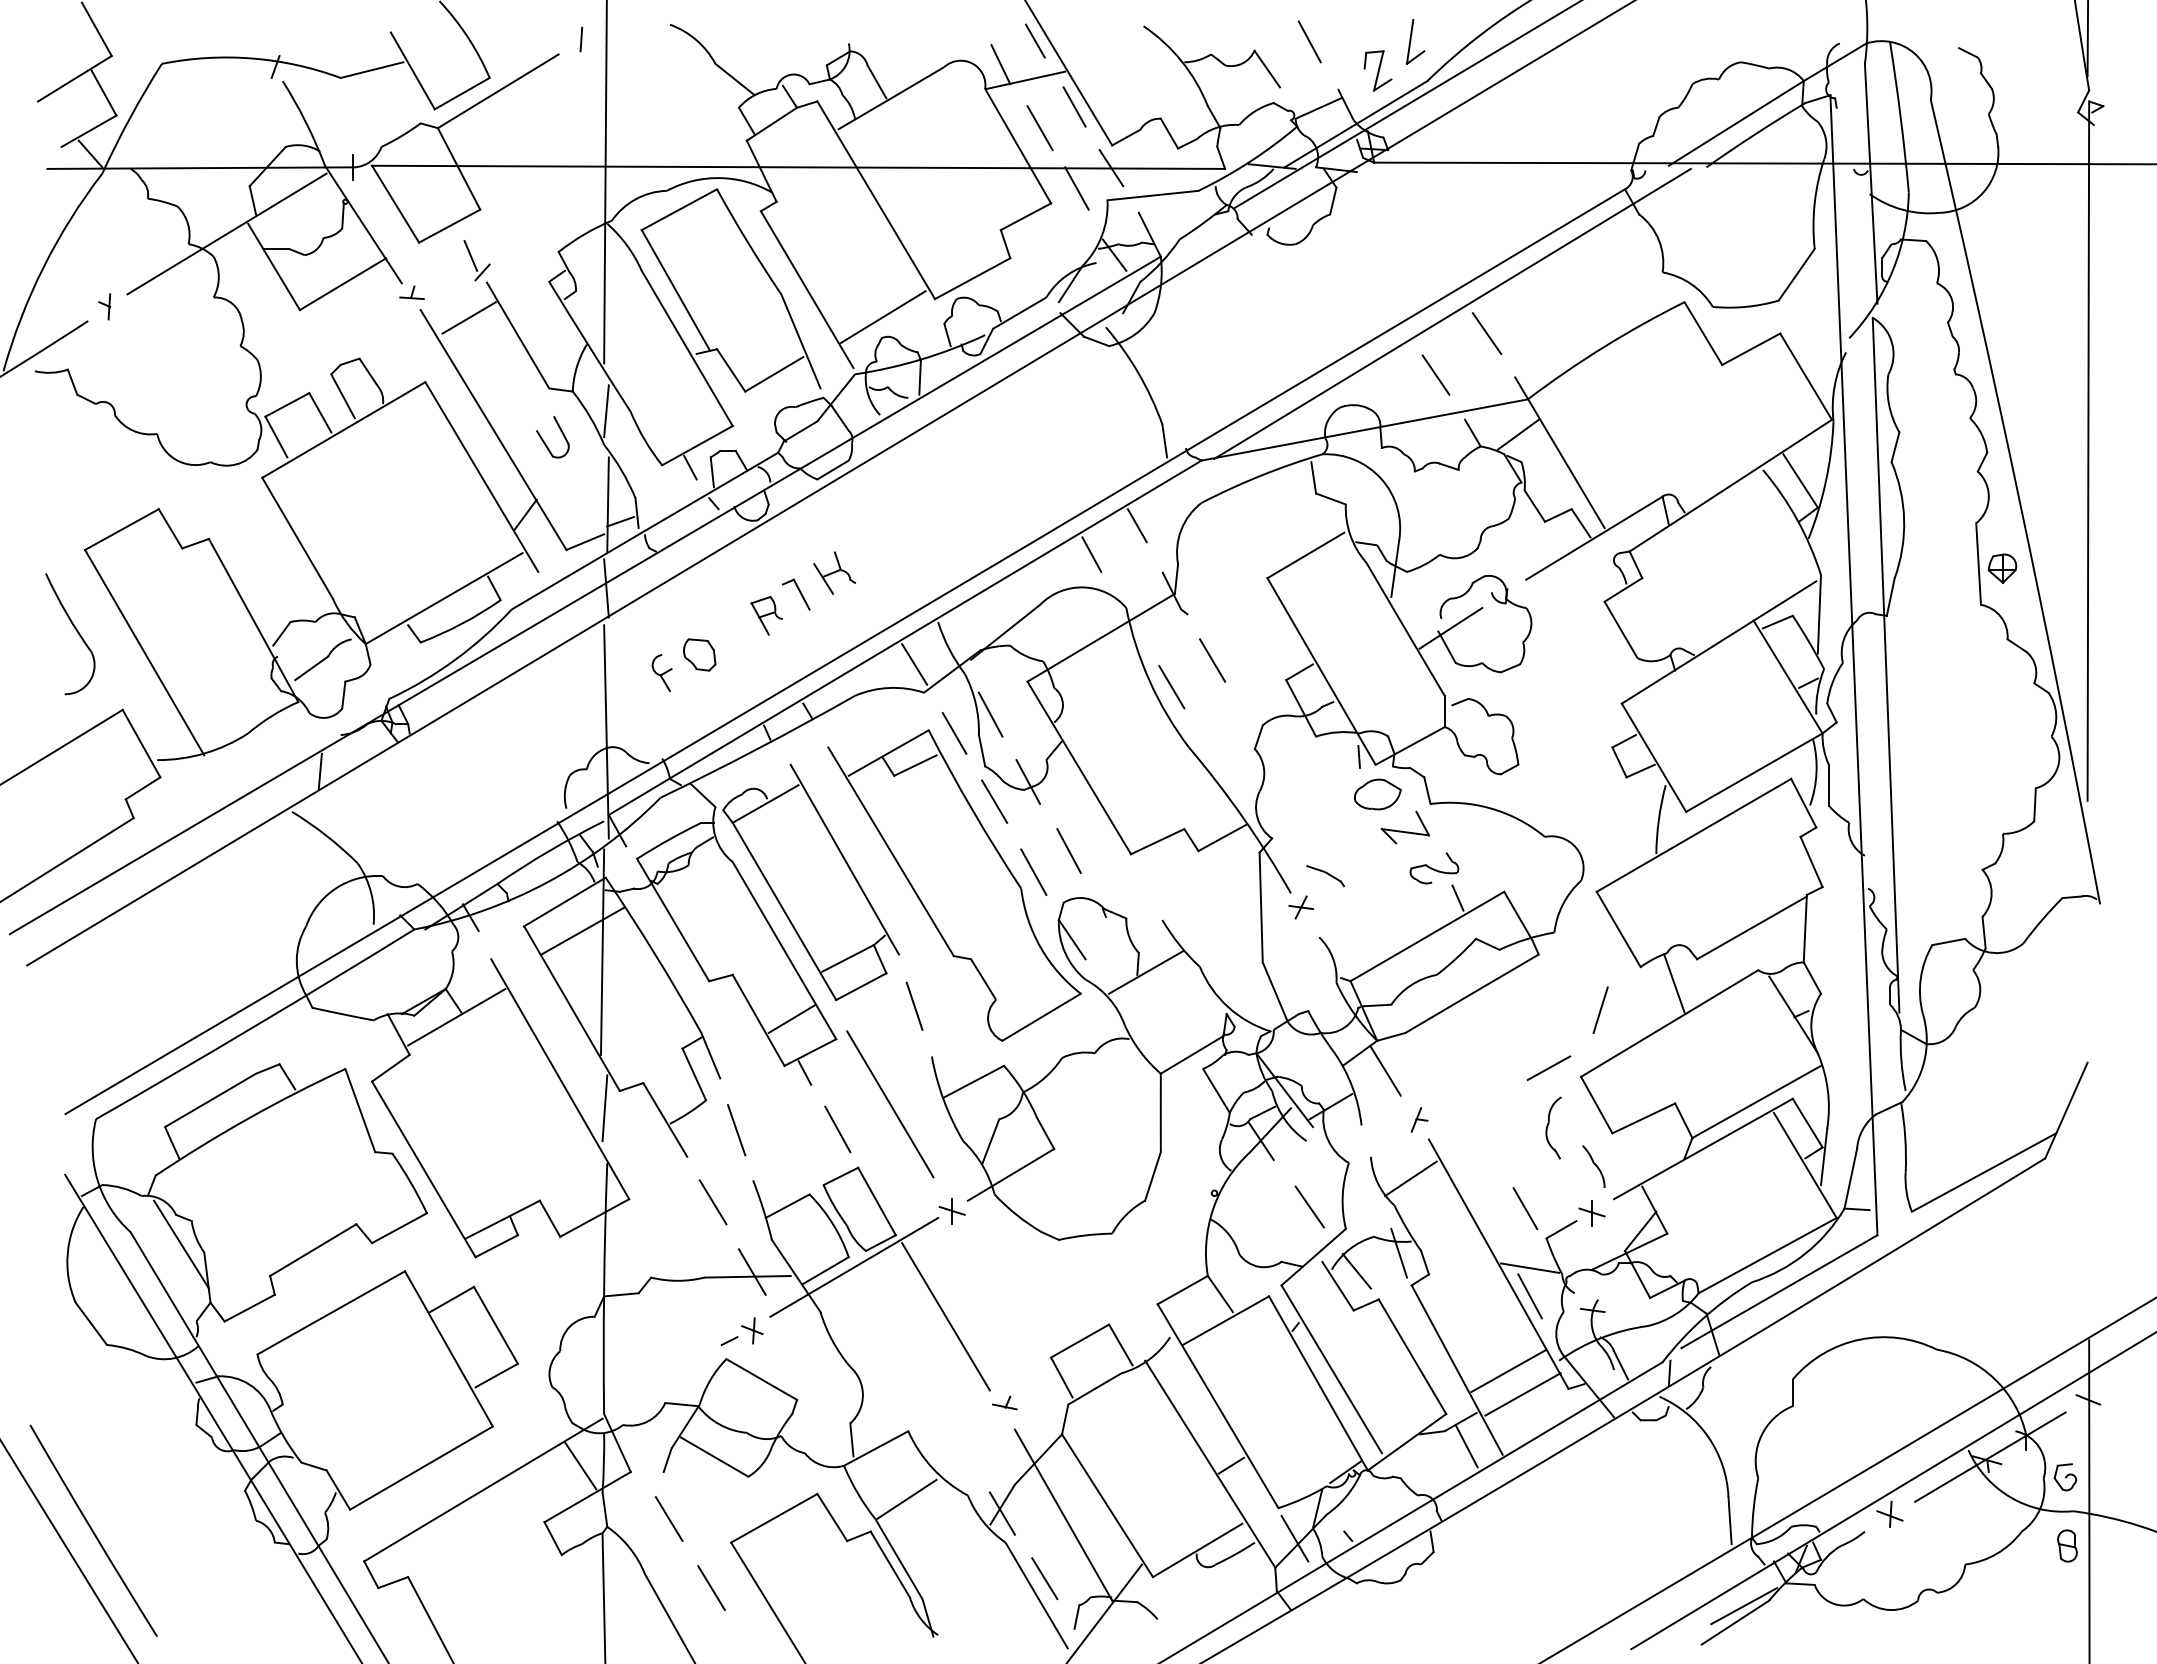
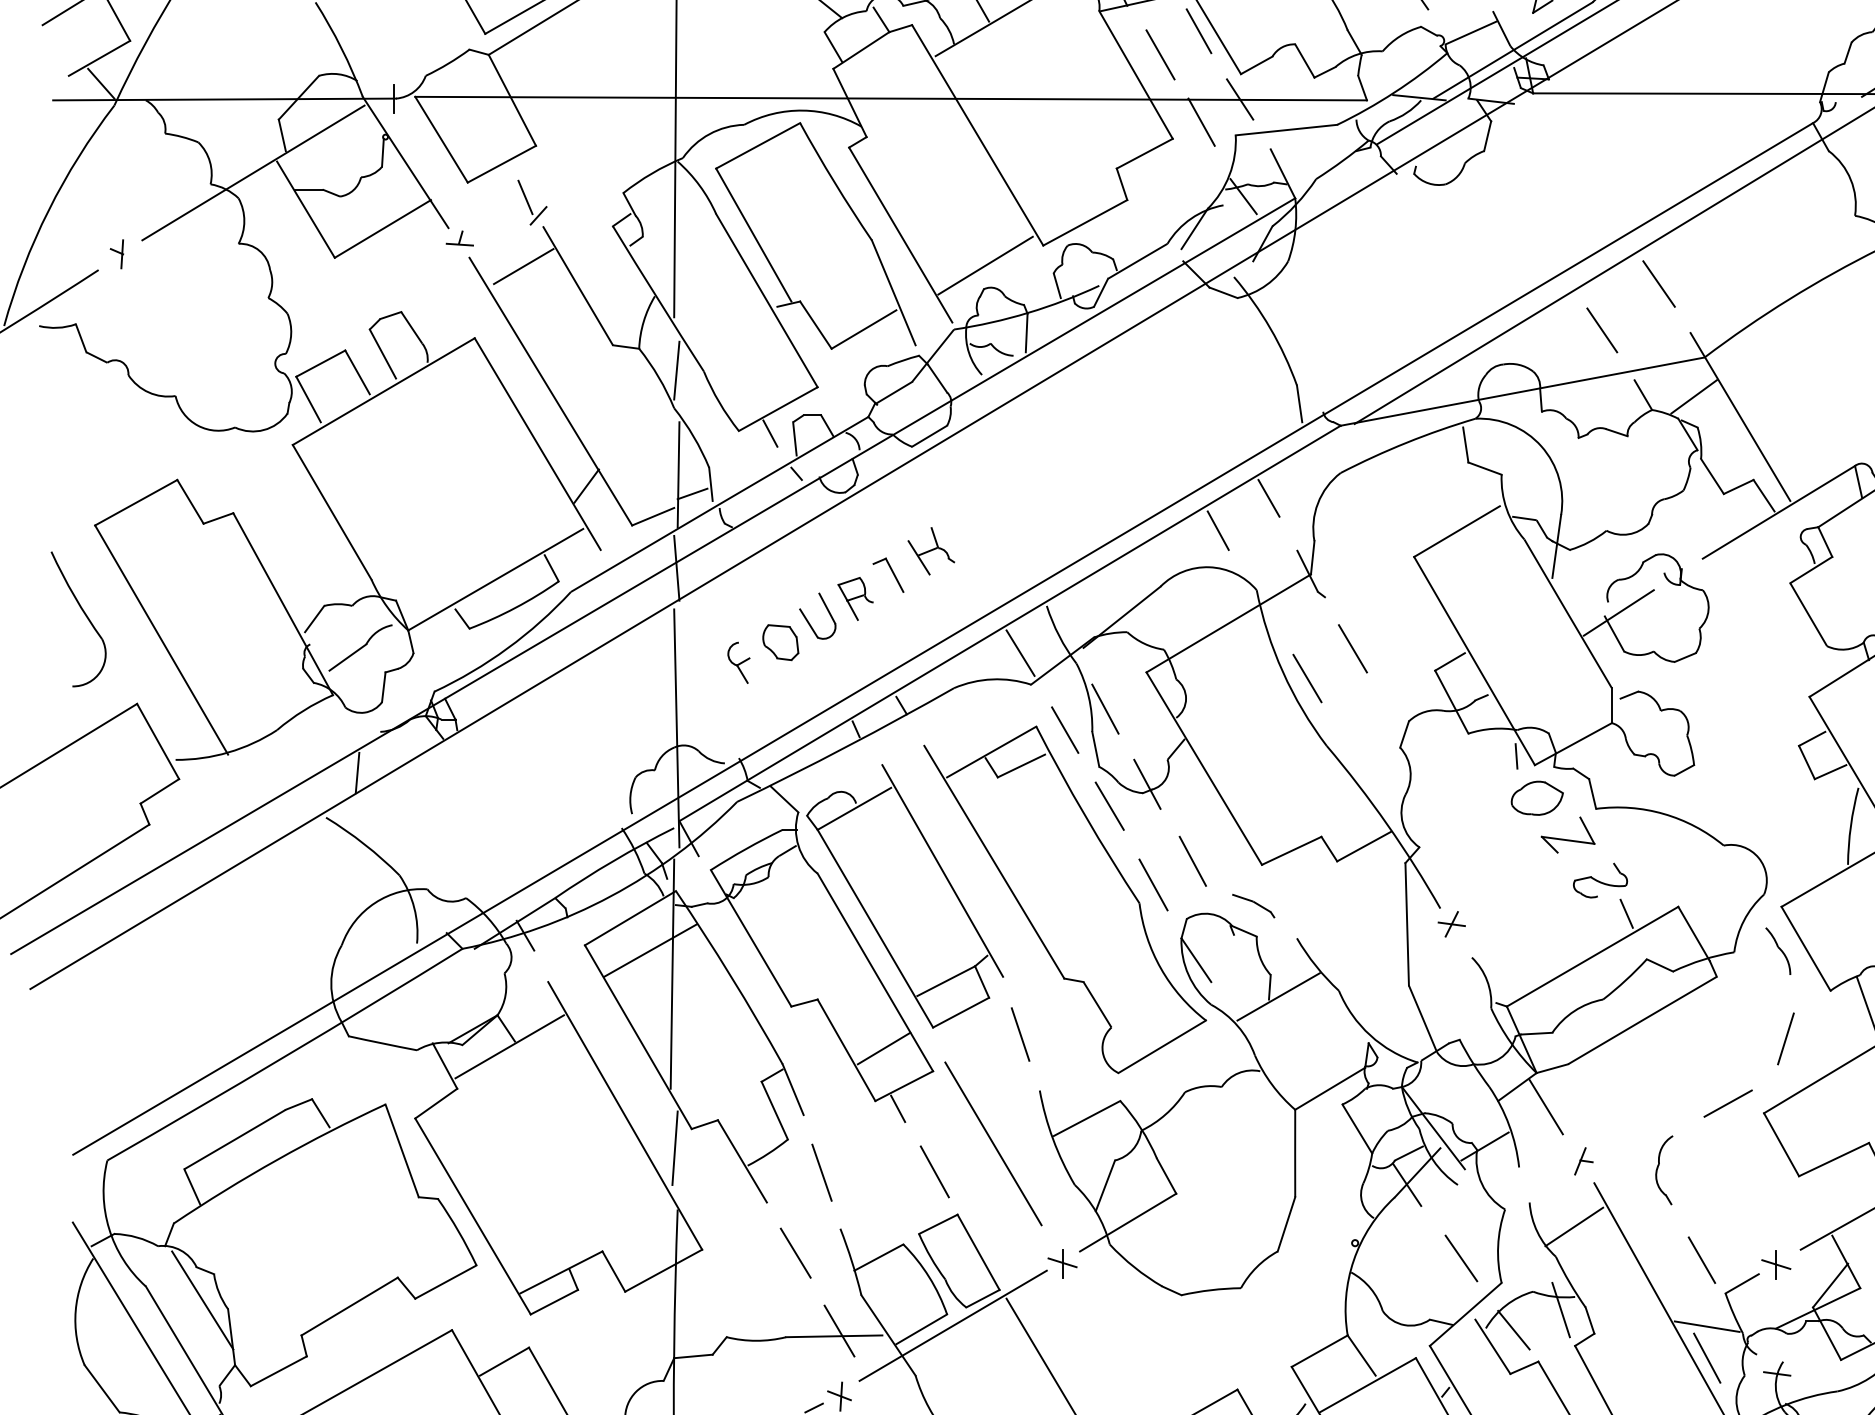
part: (545, 442) -> (809, 622), moved
part: (1325, 876) -> (1253, 906), moved
part: (1553, 1127) -> (1664, 1169), moved
part: (1593, 1166) -> (1777, 951), moved

